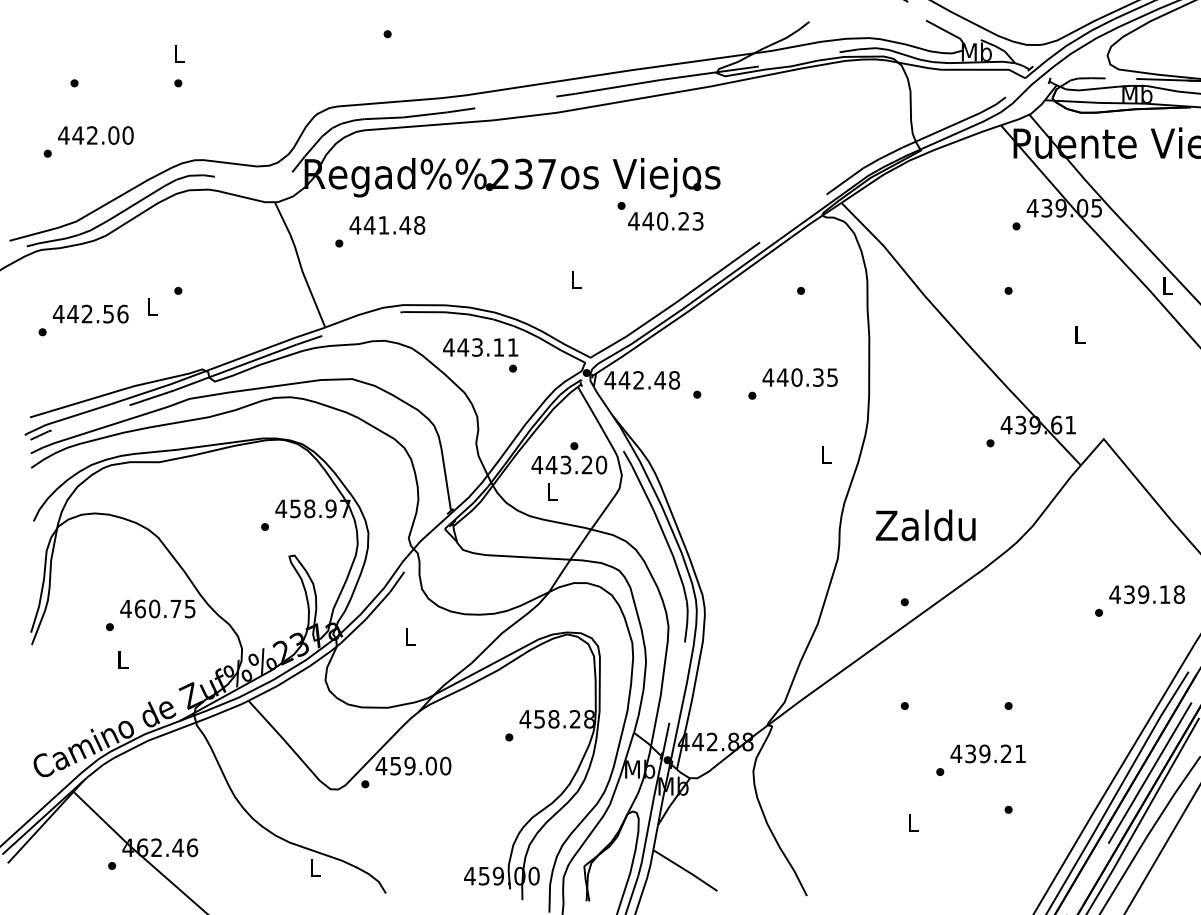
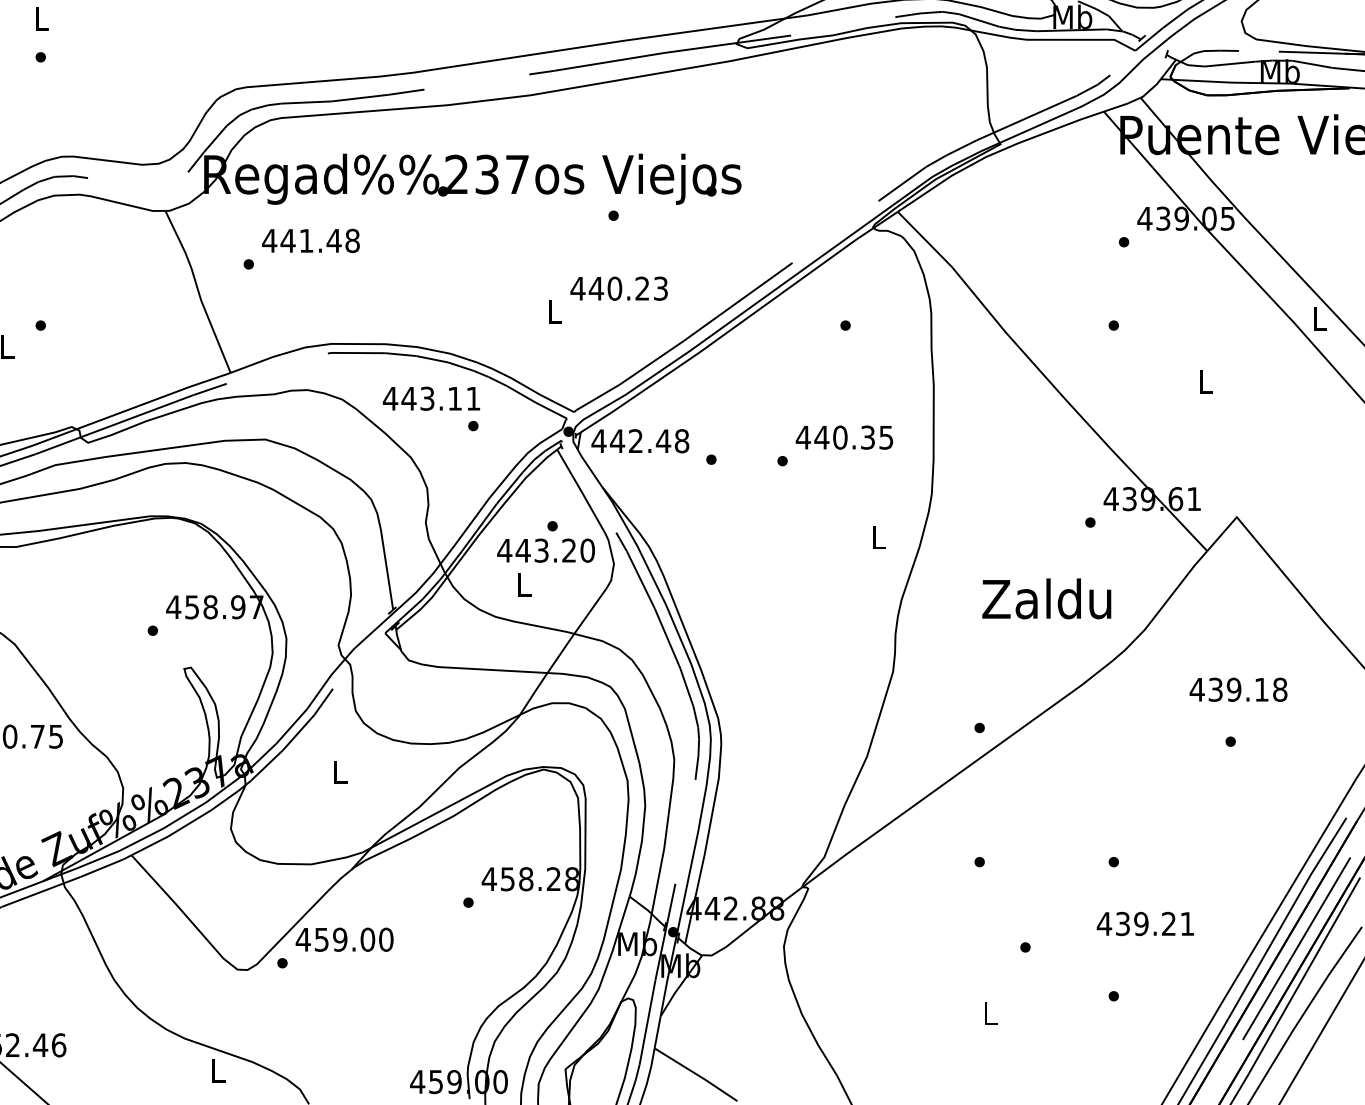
text: (665, 221) -> (618, 288), moved
text: (925, 525) -> (1046, 599), moved
text: (1146, 594) -> (1237, 689), moved
text: (987, 753) -> (1144, 923), moved

